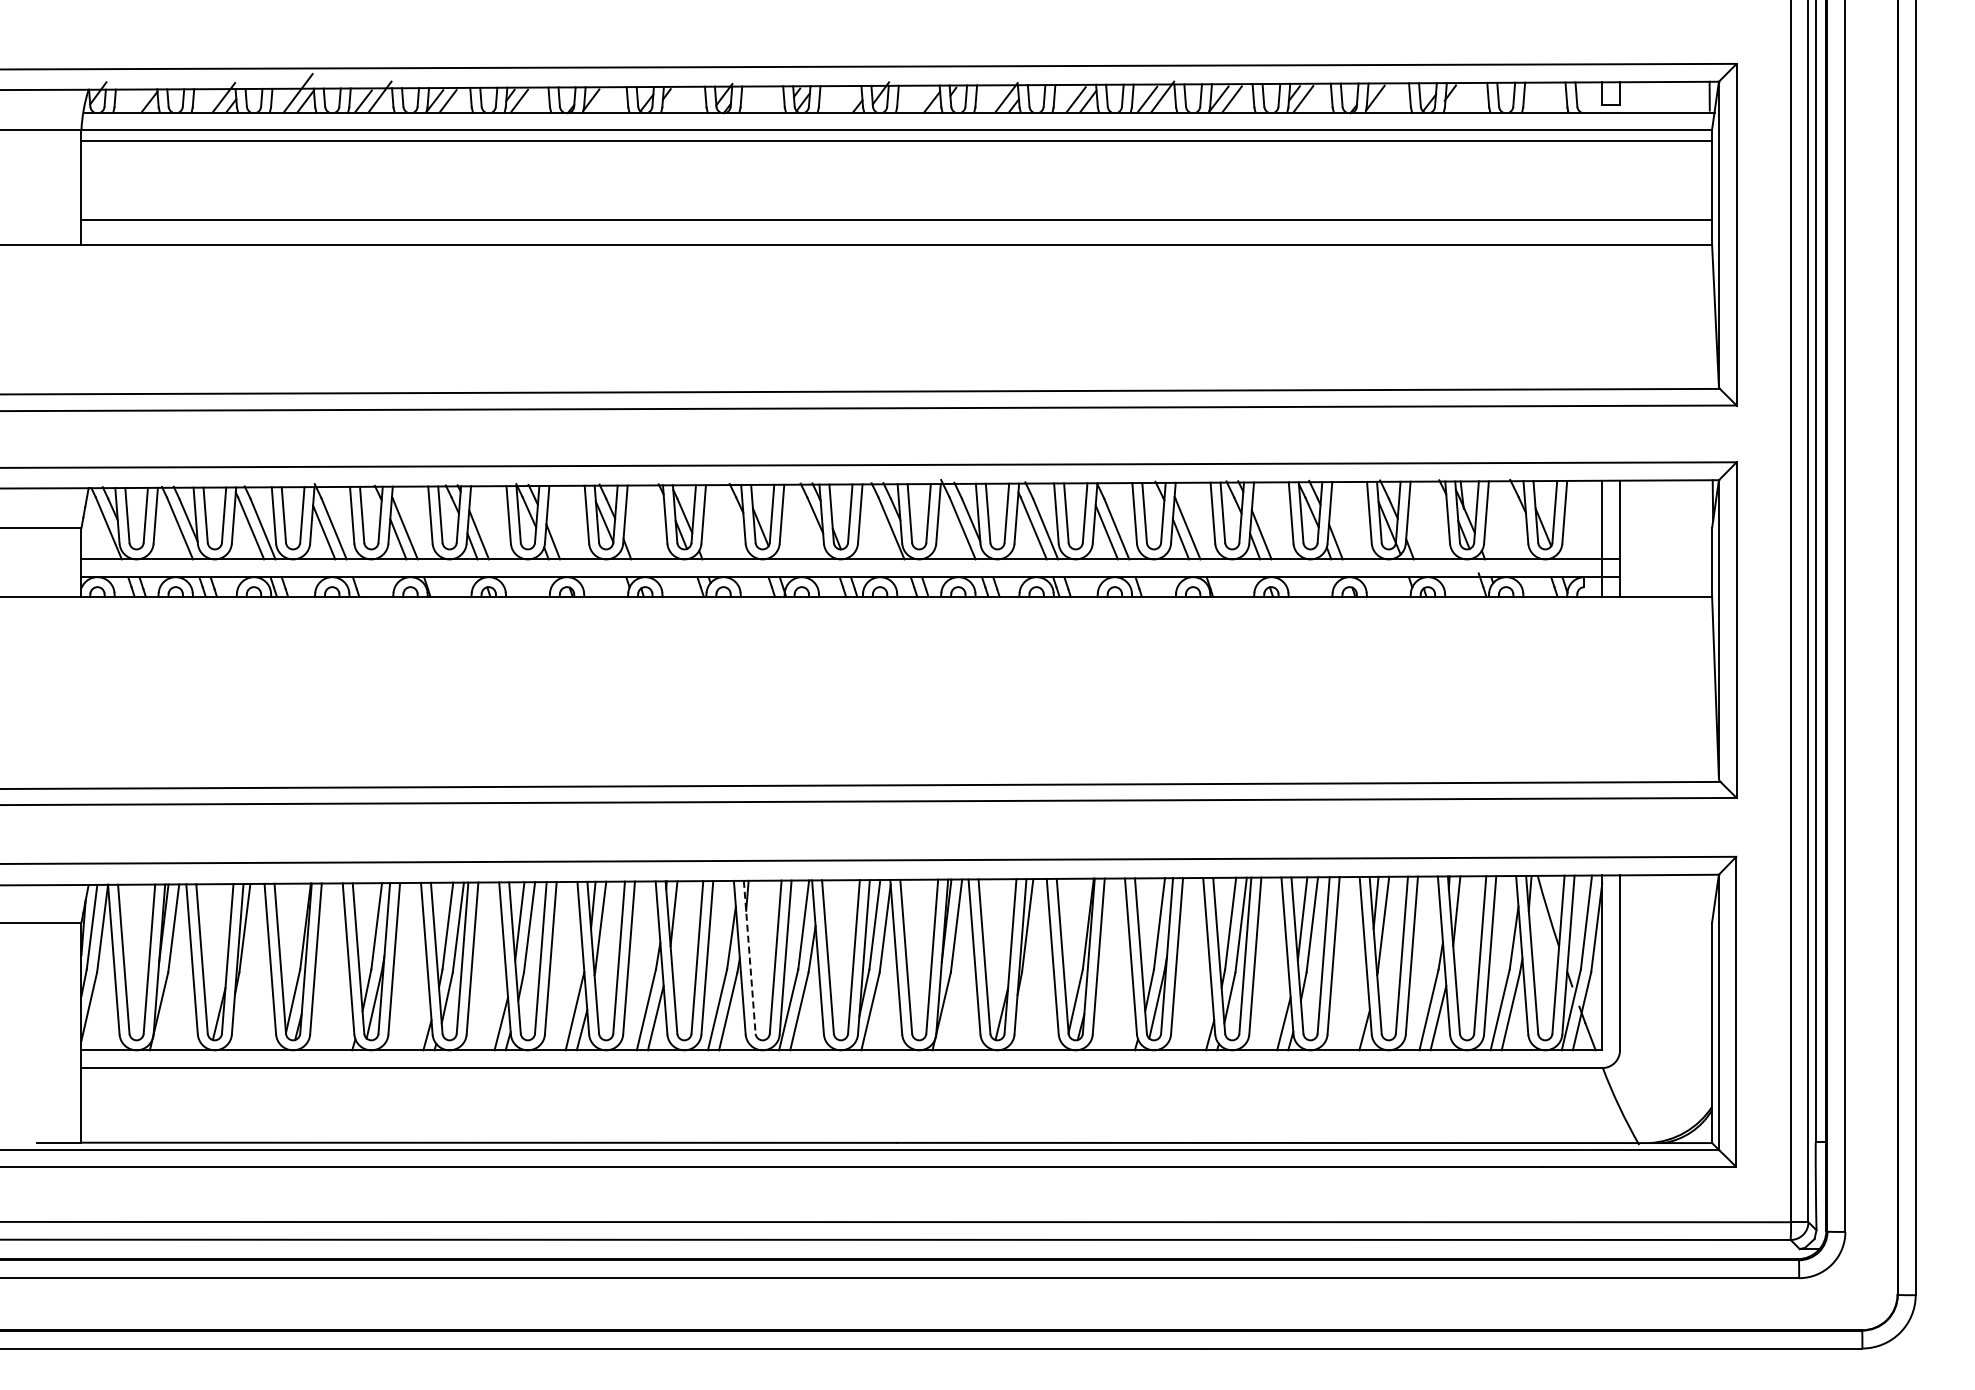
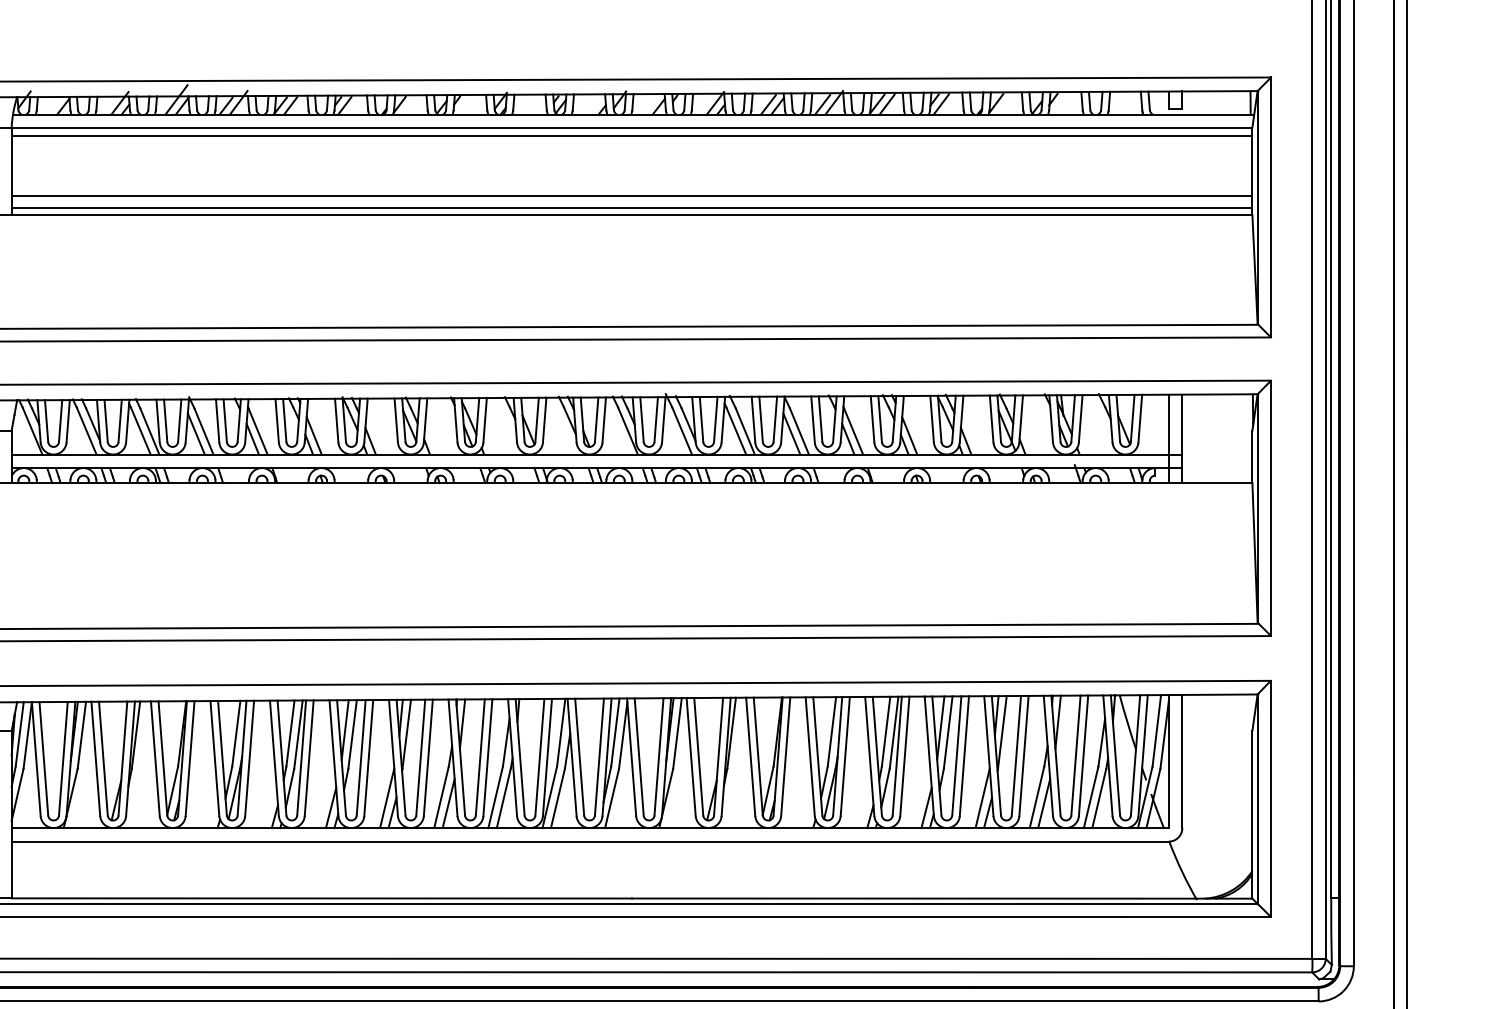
line: (896, 235) -> (631, 208), added
line: (749, 957) -> (519, 757), dashed -> solid
line: (1357, 1011) -> (982, 798), added

